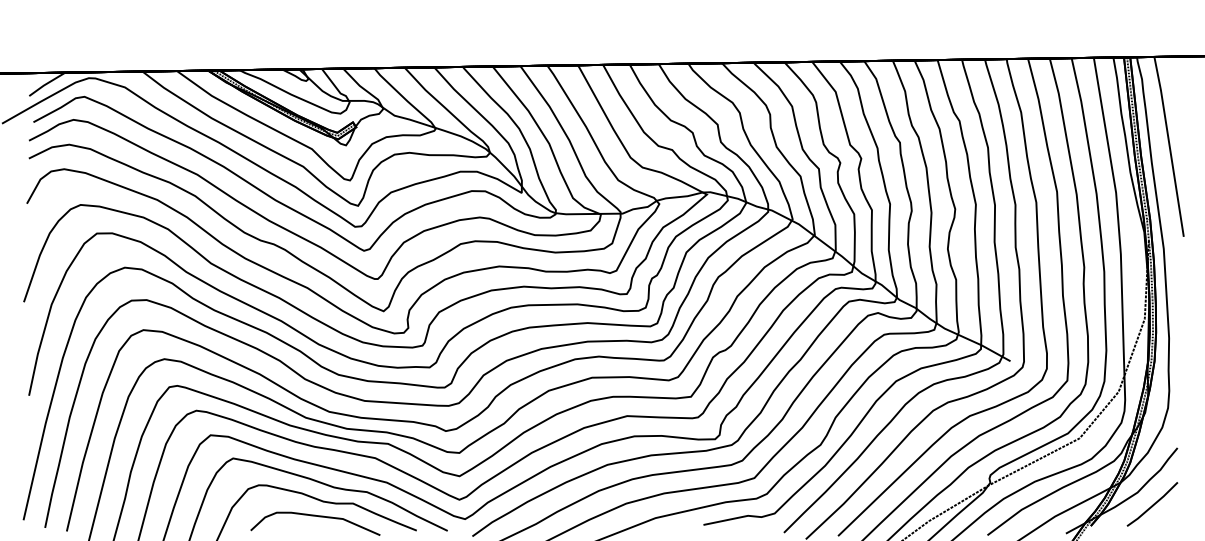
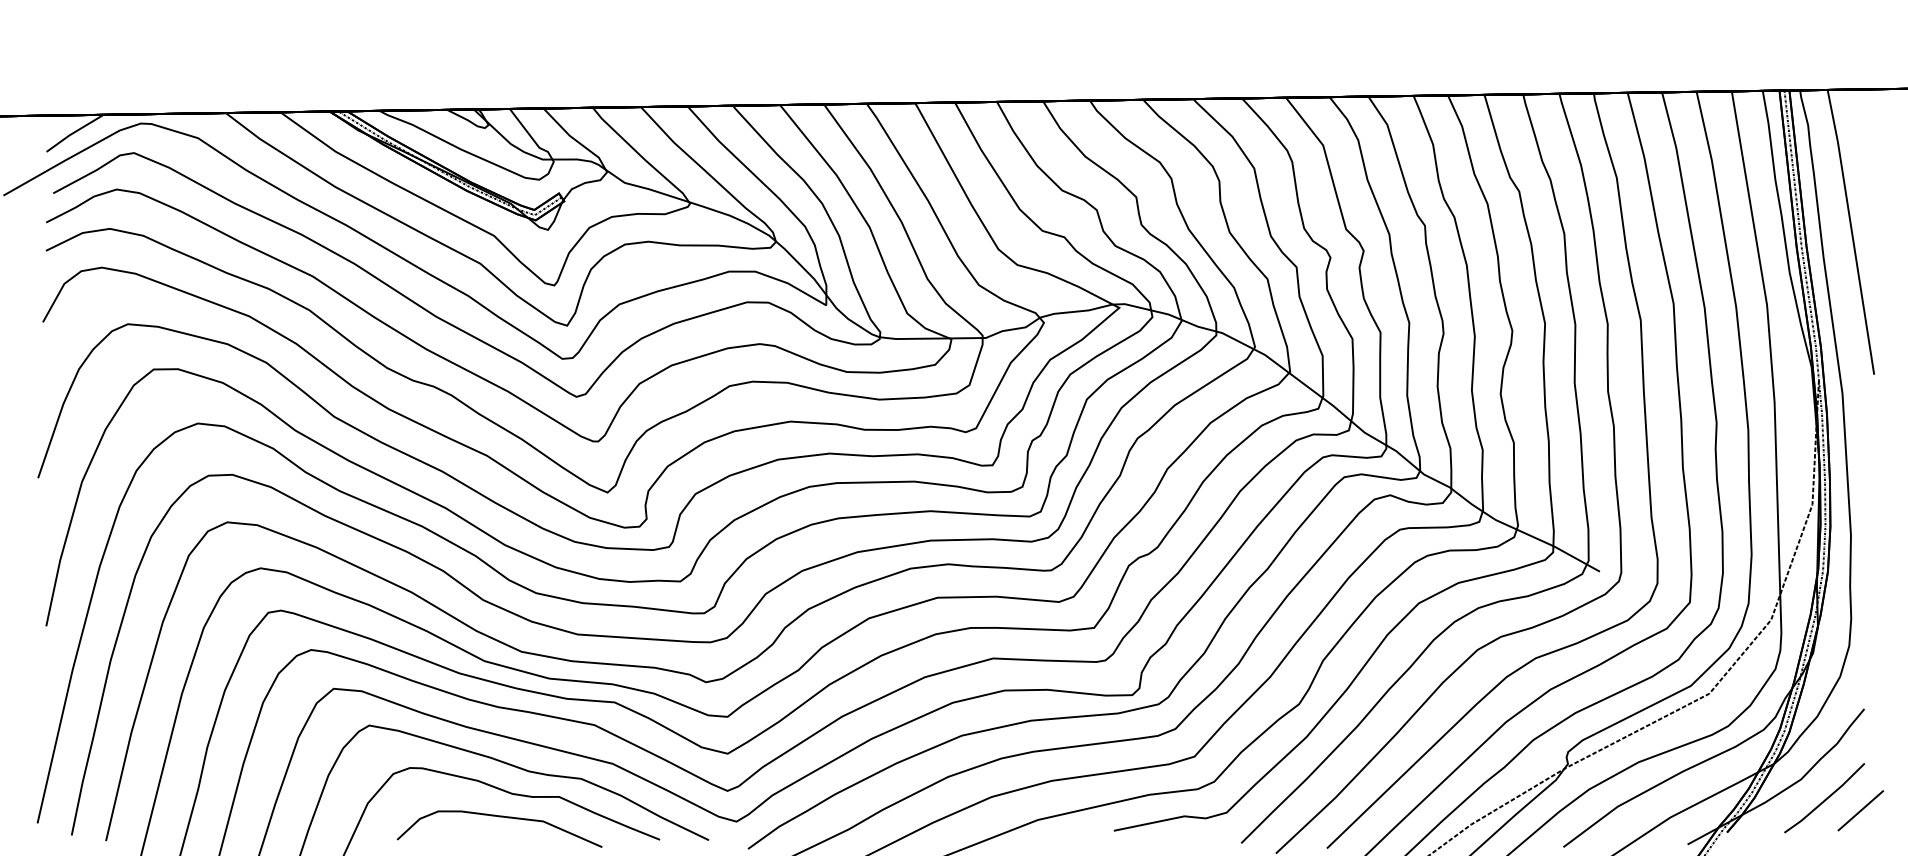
line: (1175, 512) -> (1861, 811), added

